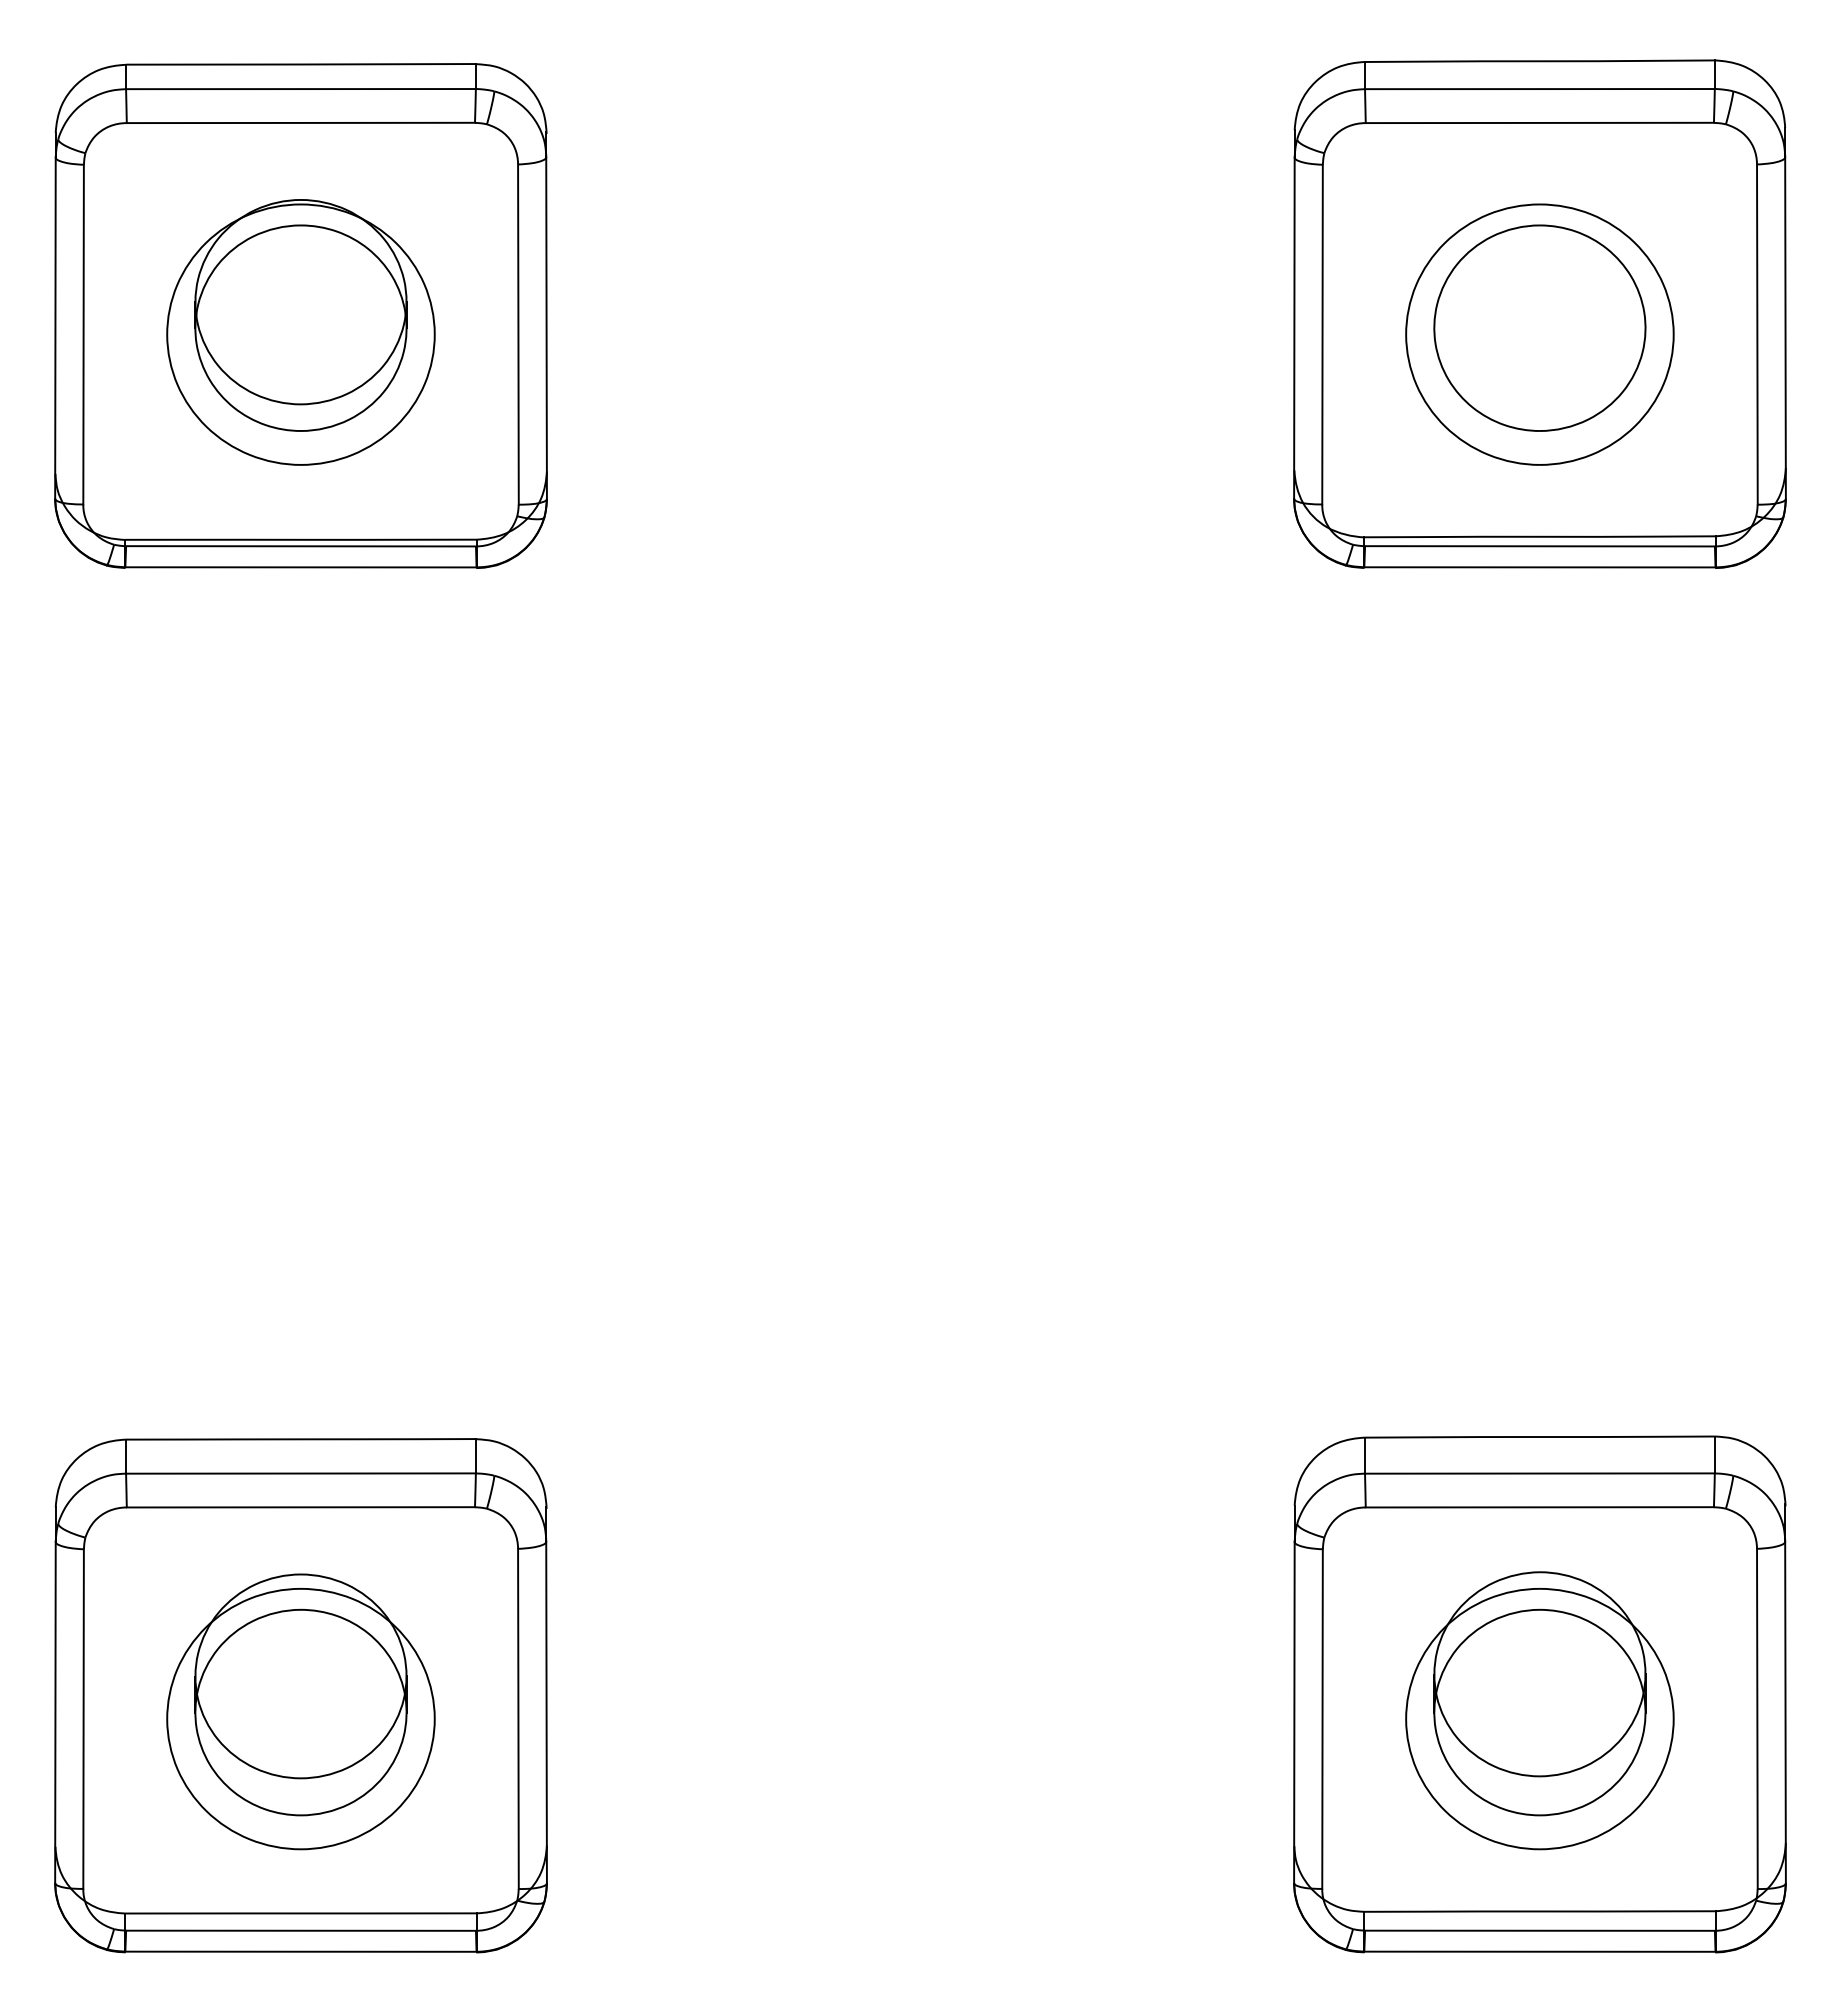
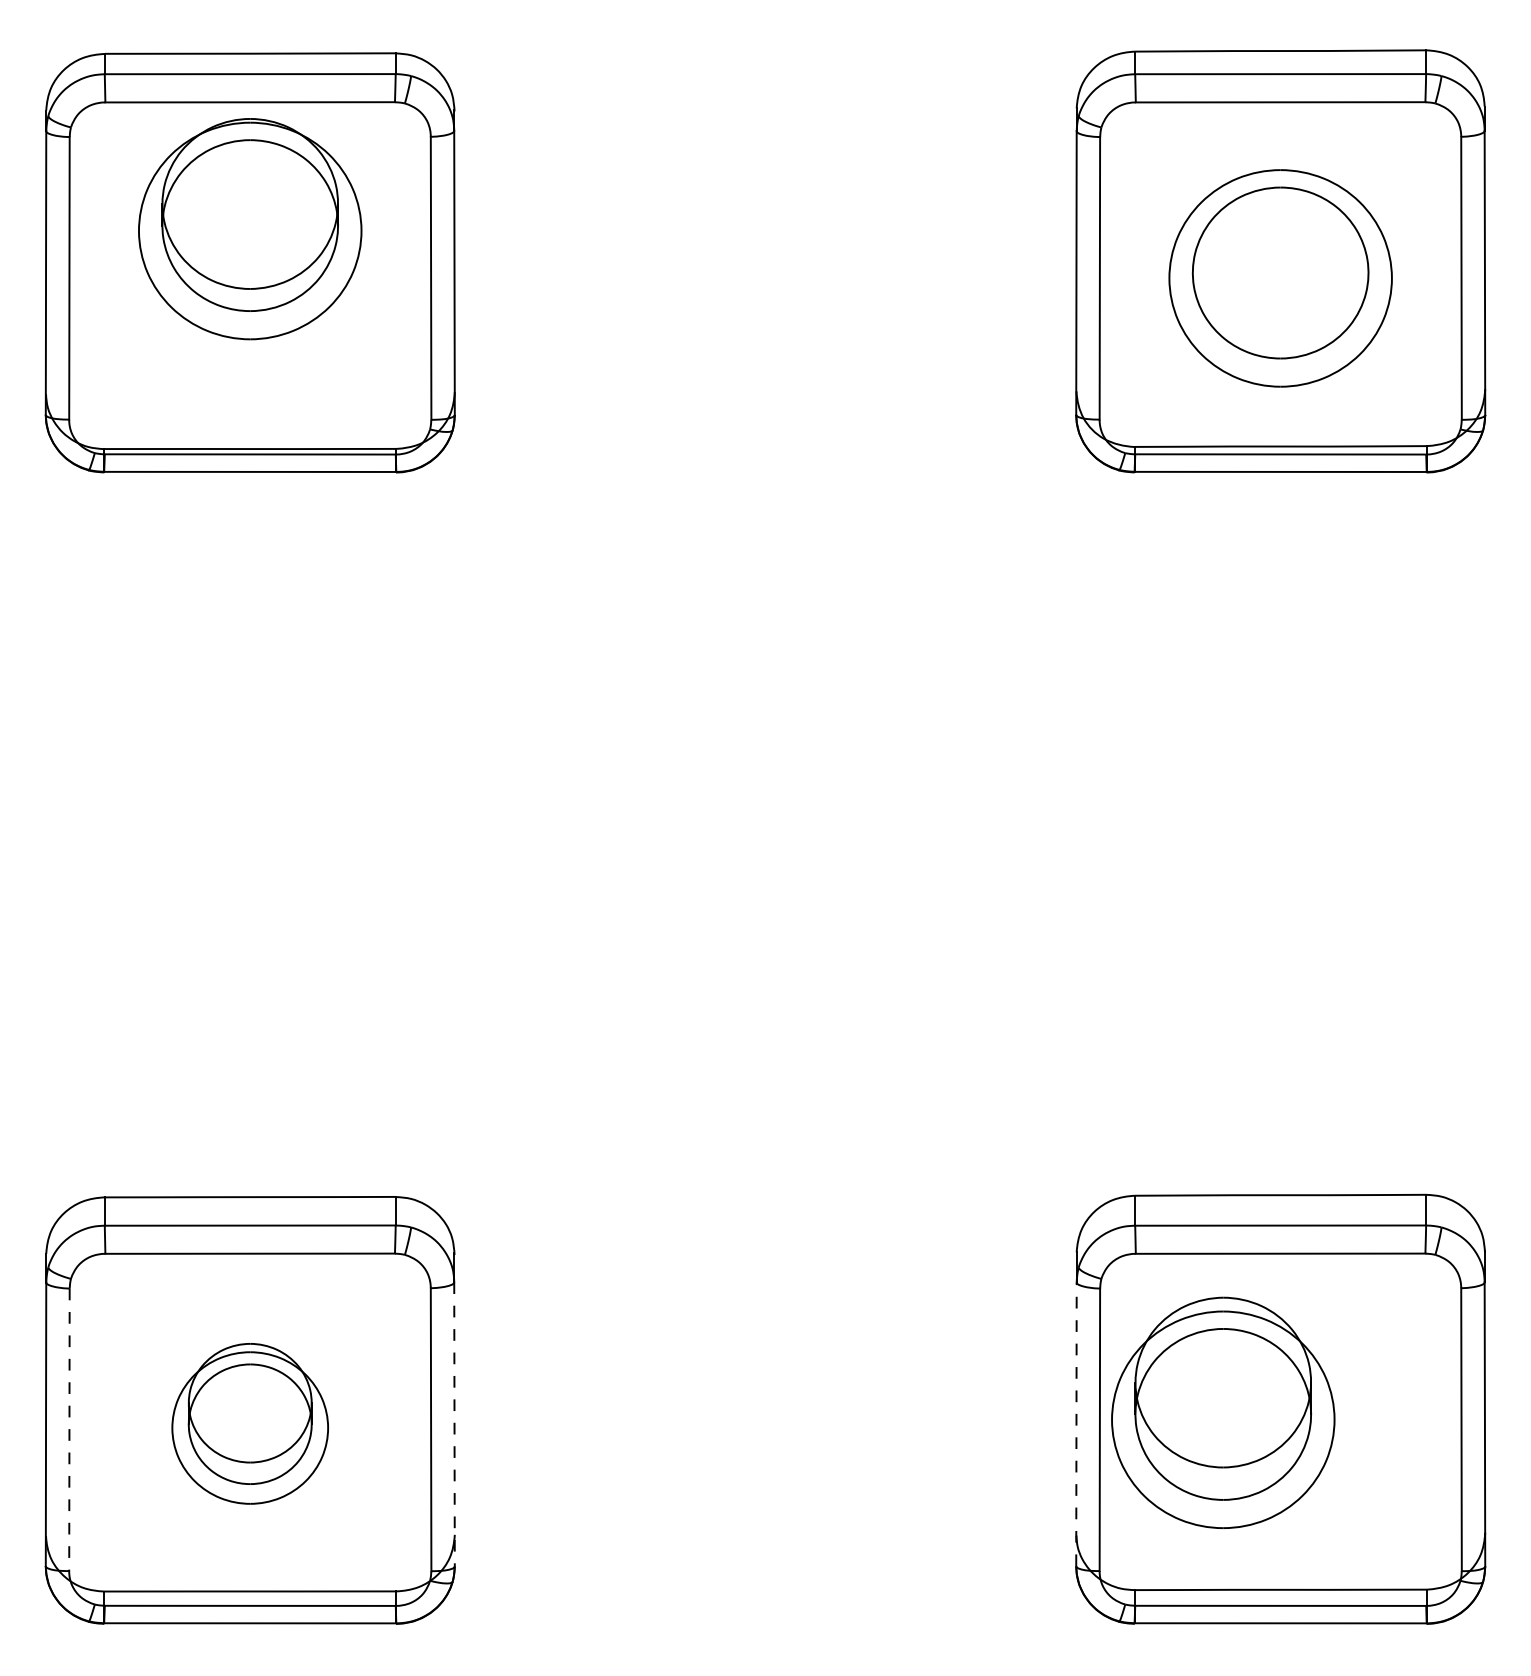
part: (300, 332) -> (249, 229), moved
part: (1539, 1710) -> (1222, 1412), moved
part: (300, 1711) -> (249, 1423), size x0.7
line: (1294, 1711) -> (1076, 1423), solid -> dashed
line: (546, 1712) -> (454, 1424), solid -> dashed
line: (83, 1719) -> (69, 1430), solid -> dashed

